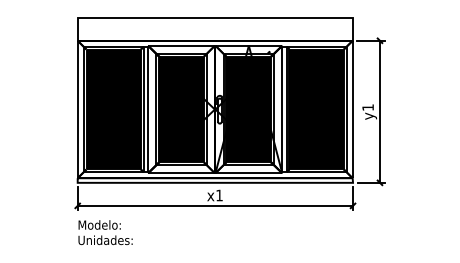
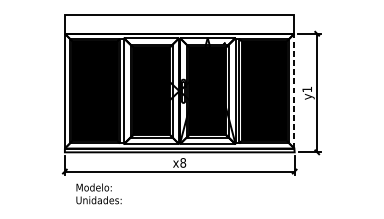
line: (352, 109) -> (294, 91), solid -> dashed
text: (219, 195) -> (183, 162), x1 -> x8
text: (105, 232) -> (98, 193), moved

